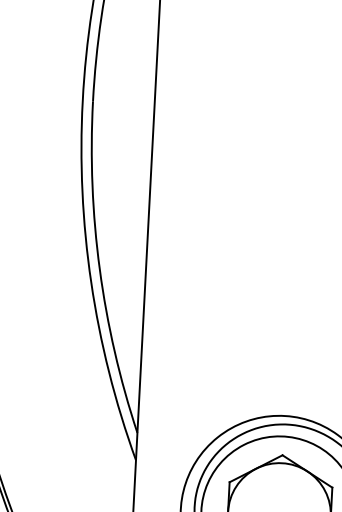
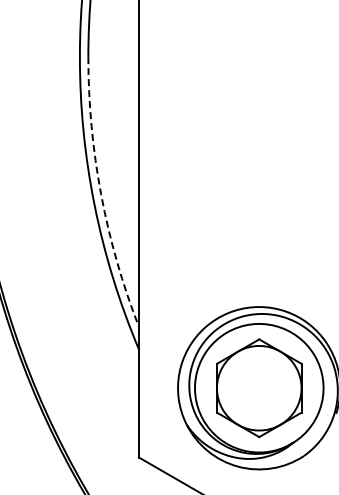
arc: (100, 269) -> (101, 194), solid -> dashed

